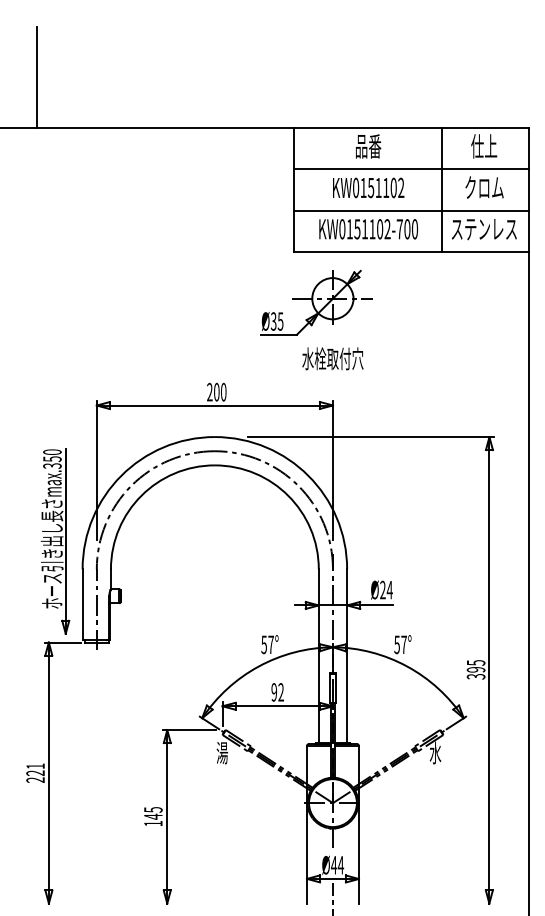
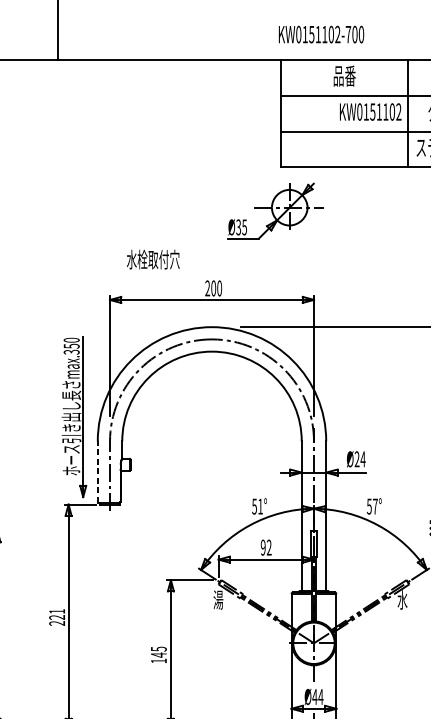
text: (368, 187) -> (370, 111), moved
text: (368, 229) -> (321, 34), moved
part: (316, 302) -> (275, 210), moved
text: (332, 358) -> (152, 259), moved
line: (82, 604) -> (97, 471), solid -> dashed
text: (270, 644) -> (260, 506), 57° -> 51°

